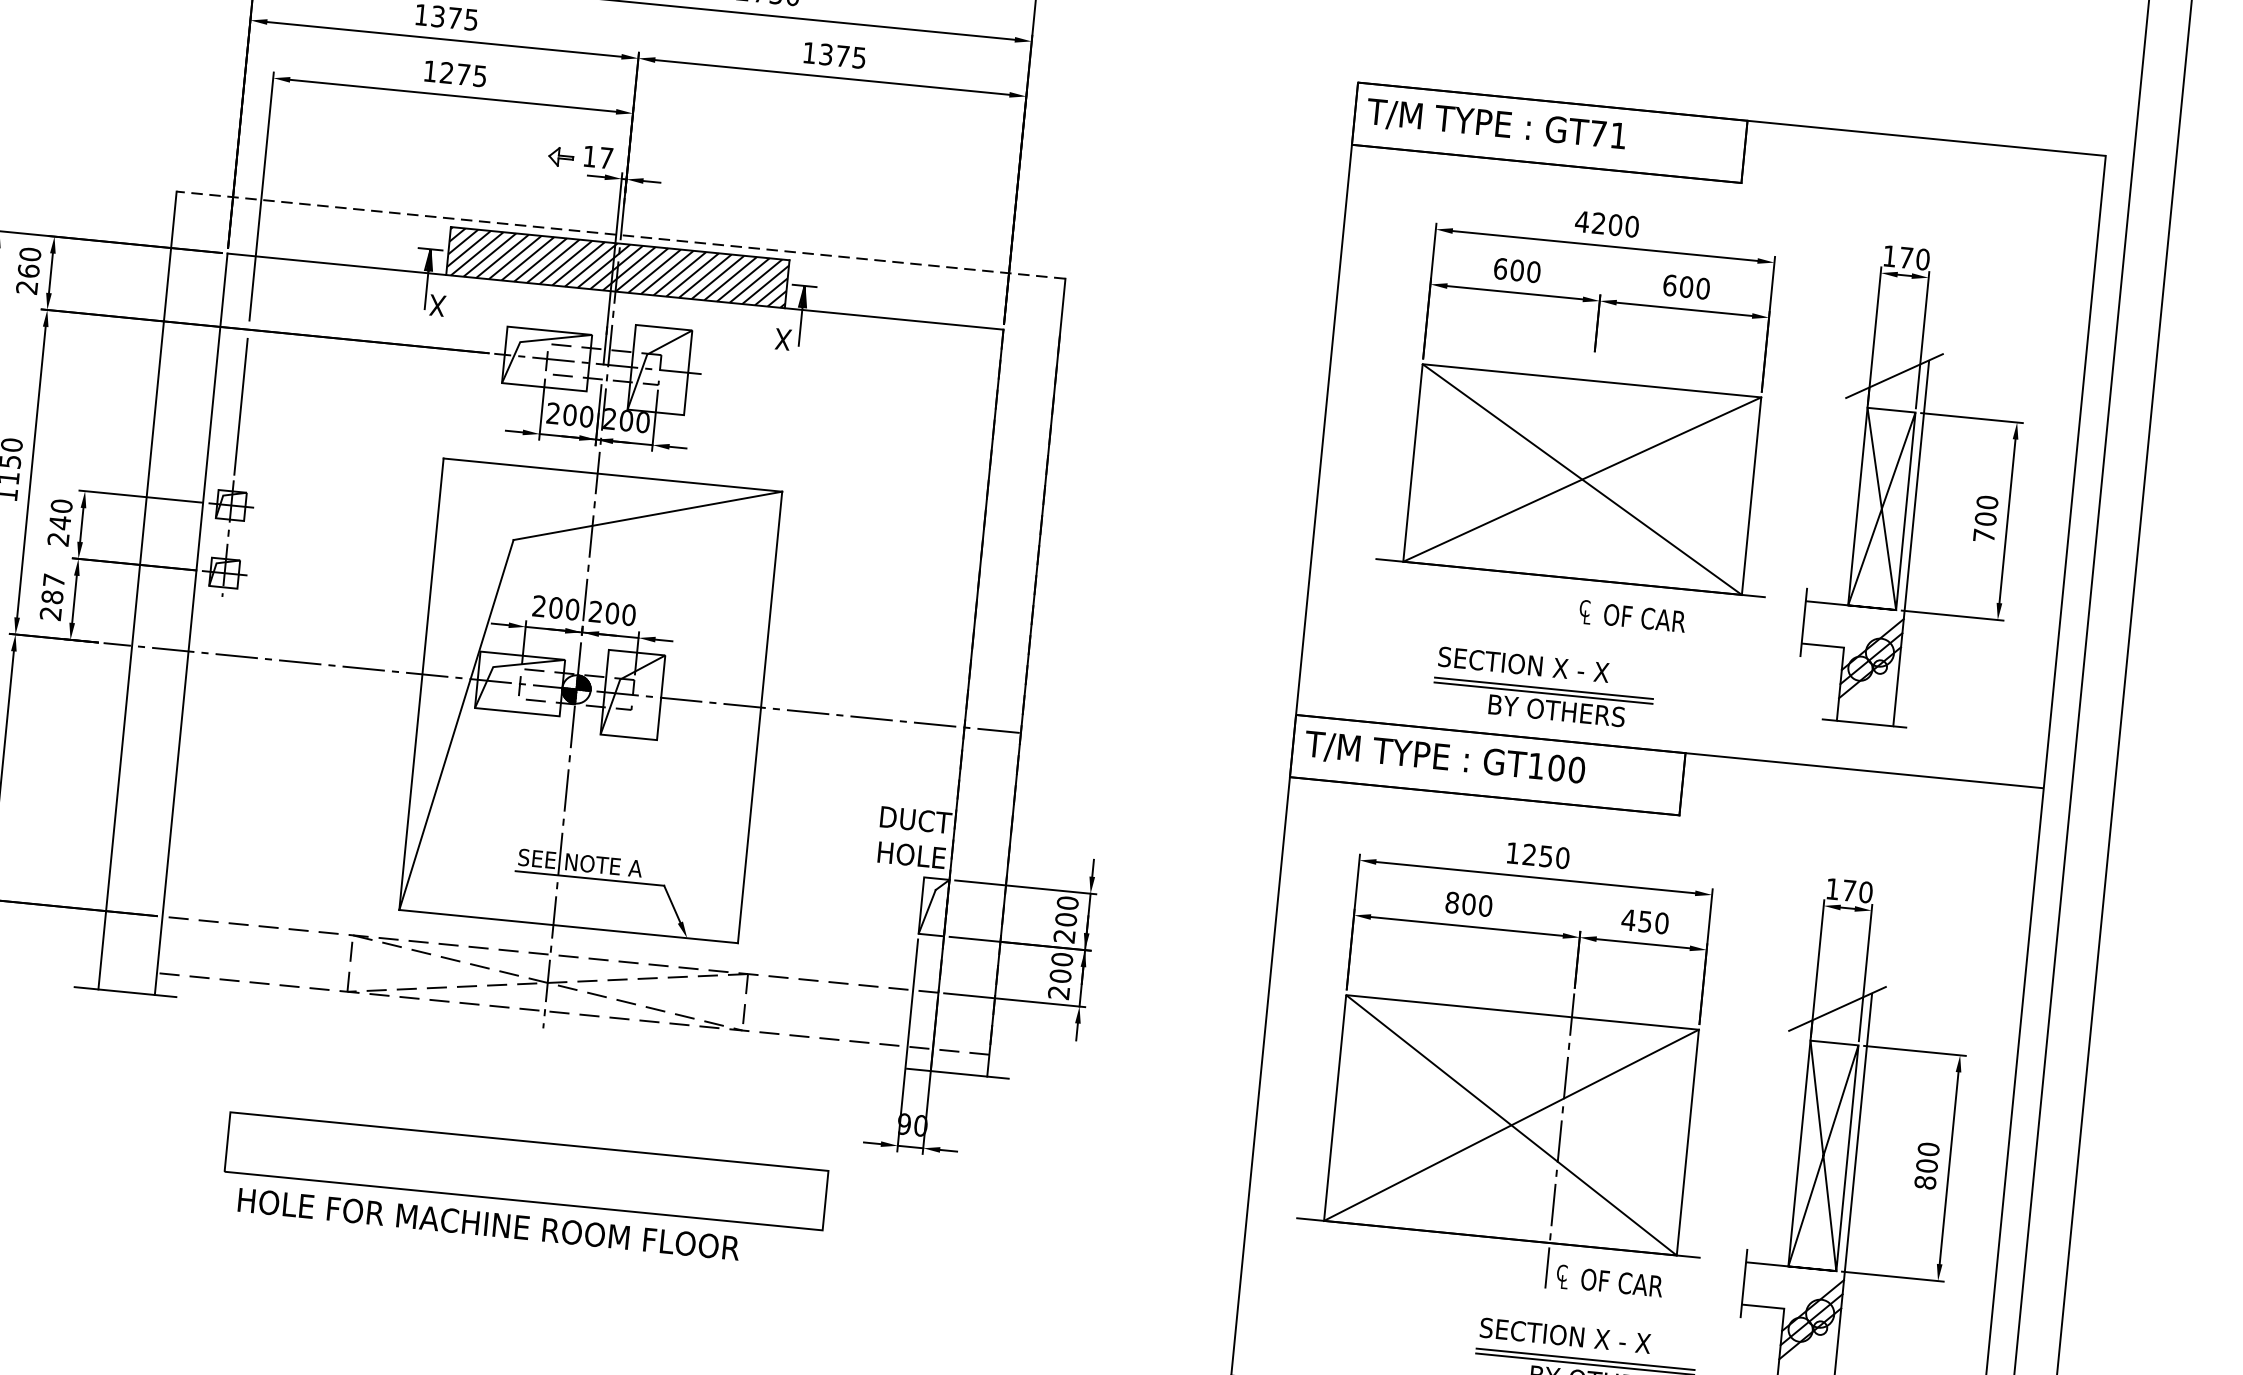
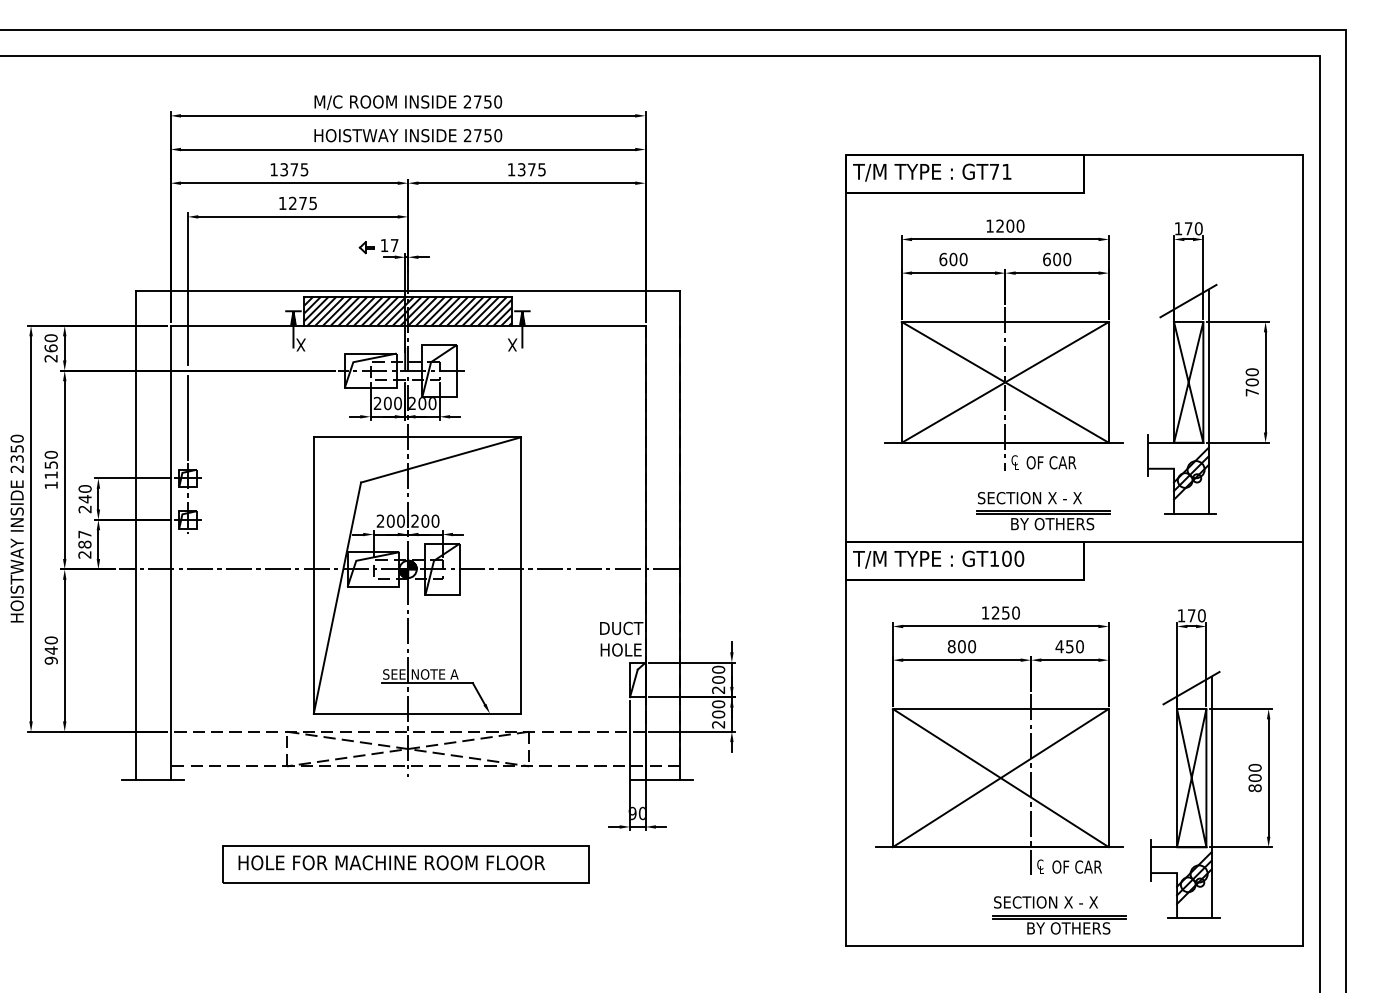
text: (1581, 220) -> (989, 225), 4200 -> 1200
line: (621, 235) -> (408, 291), dashed -> solid
line: (1581, 489) -> (1005, 388), added
part: (1543, 688) -> (1043, 511), moved
text: (488, 1223) -> (391, 862), moved

